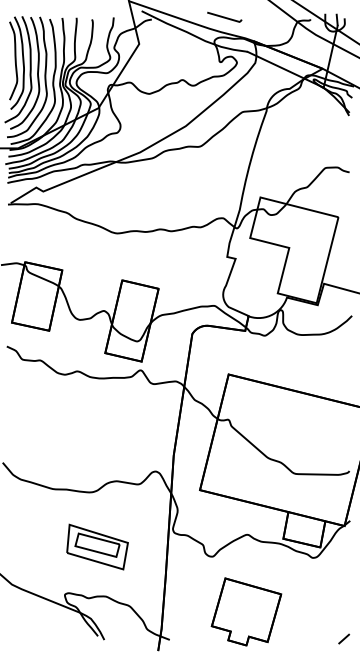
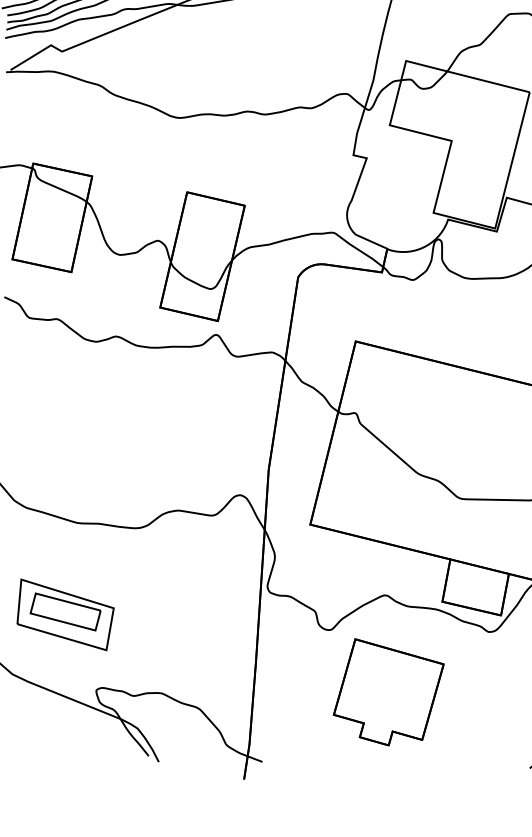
part: (97, 546) -> (65, 613), moved
part: (246, 611) -> (388, 691), moved

